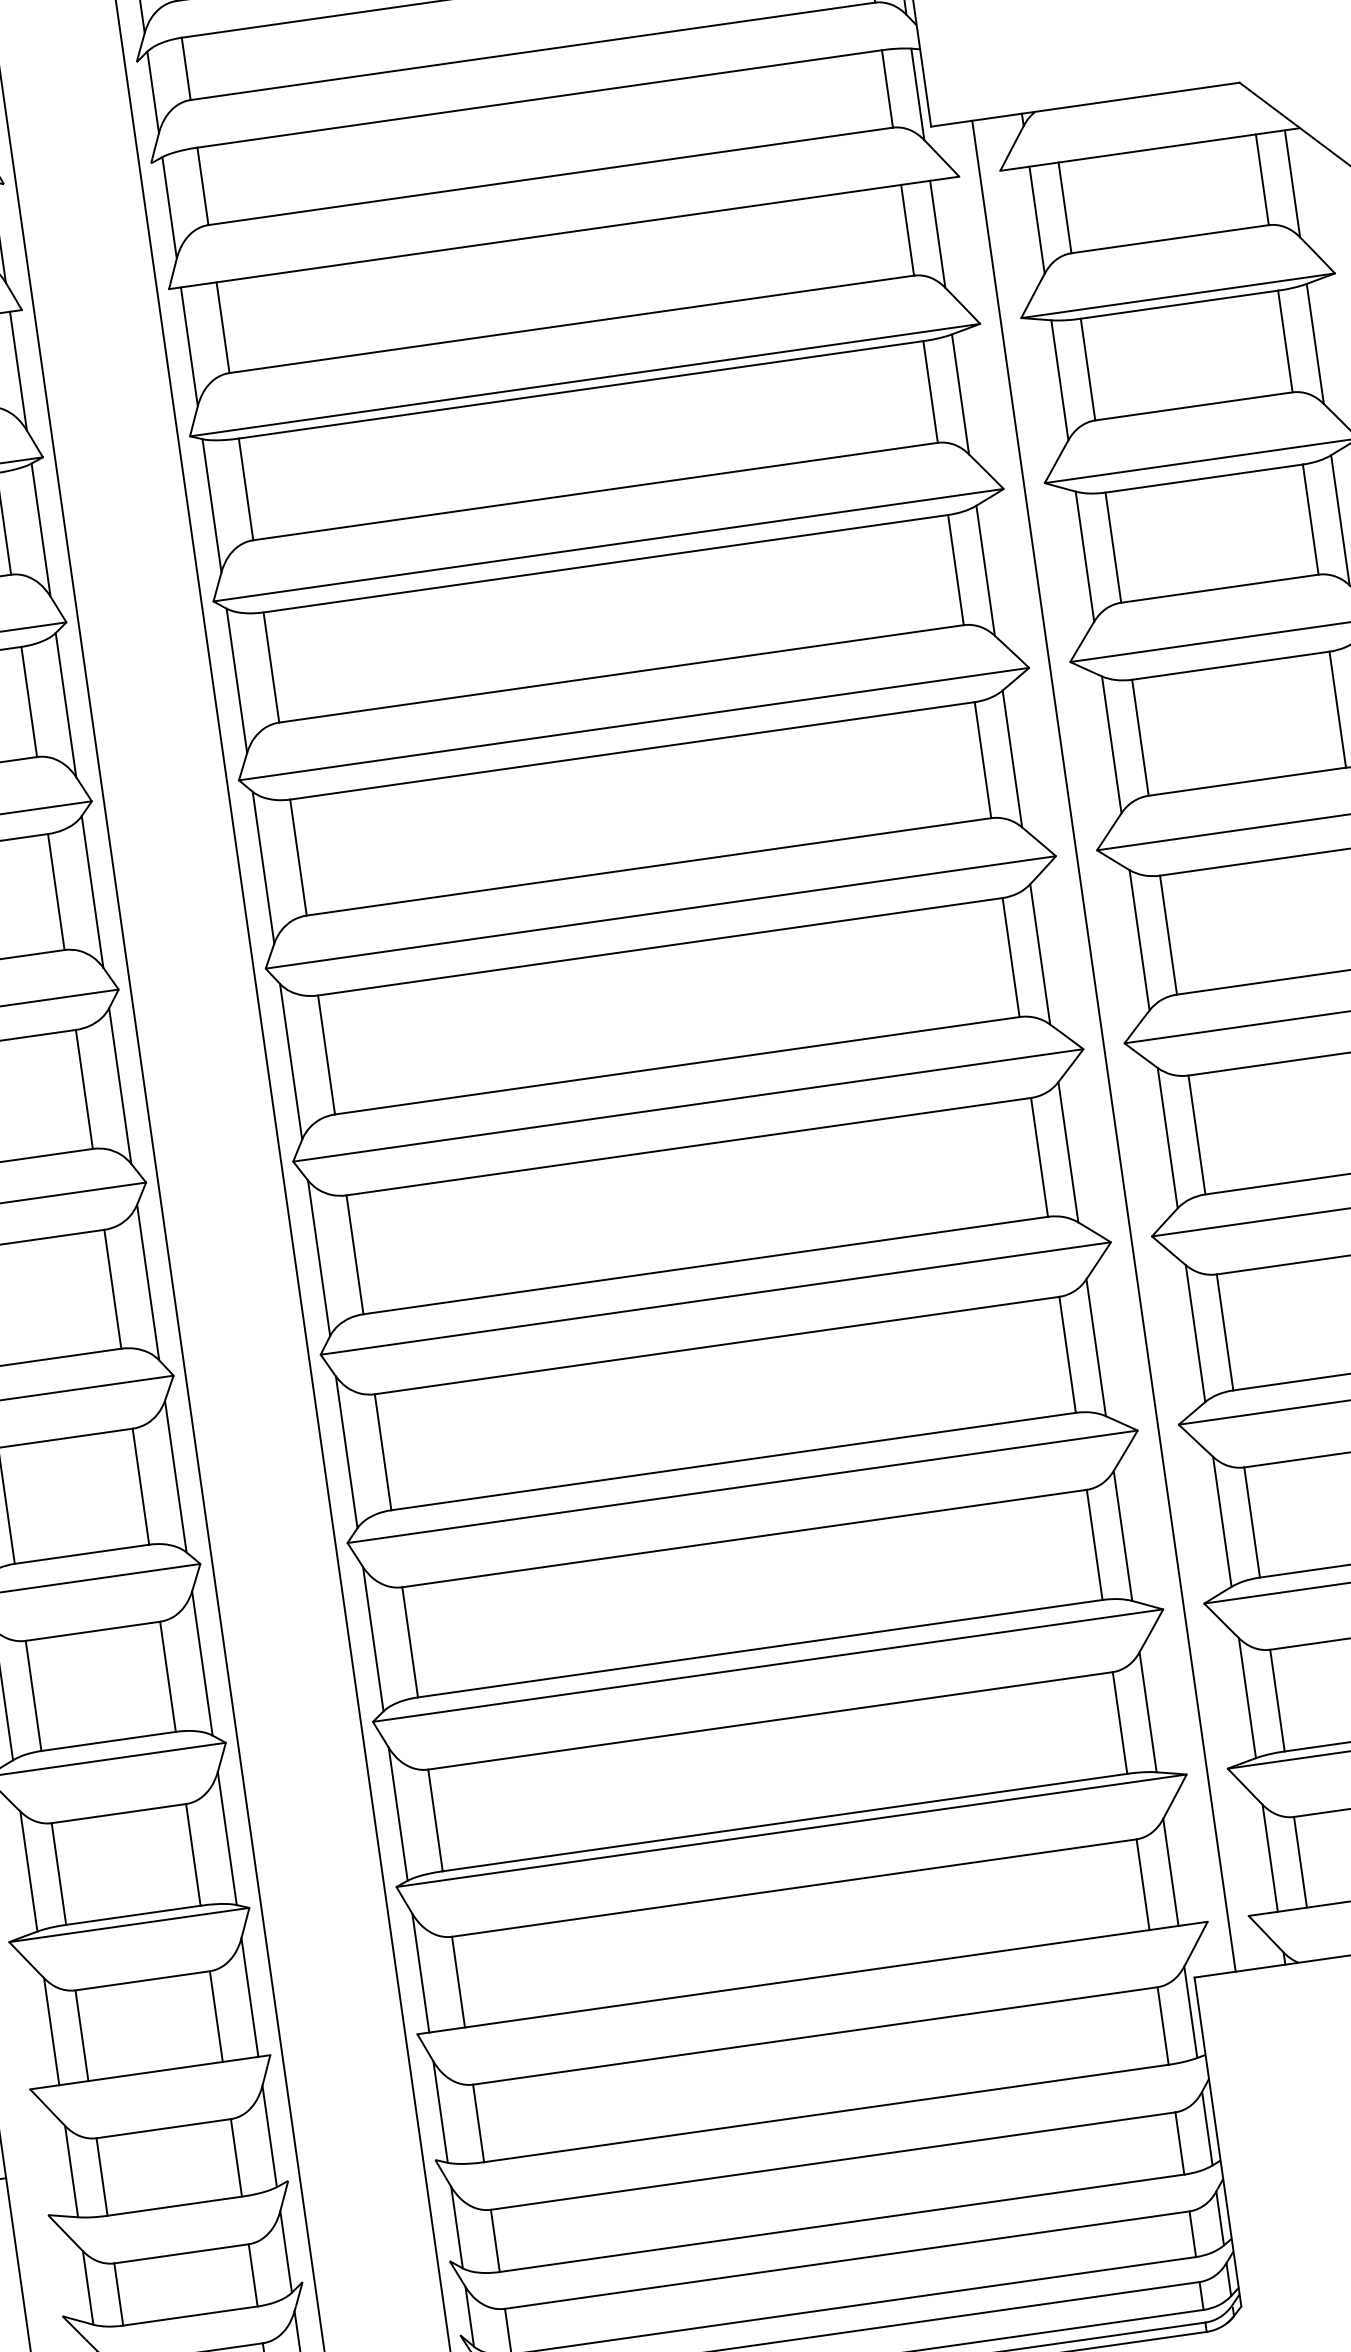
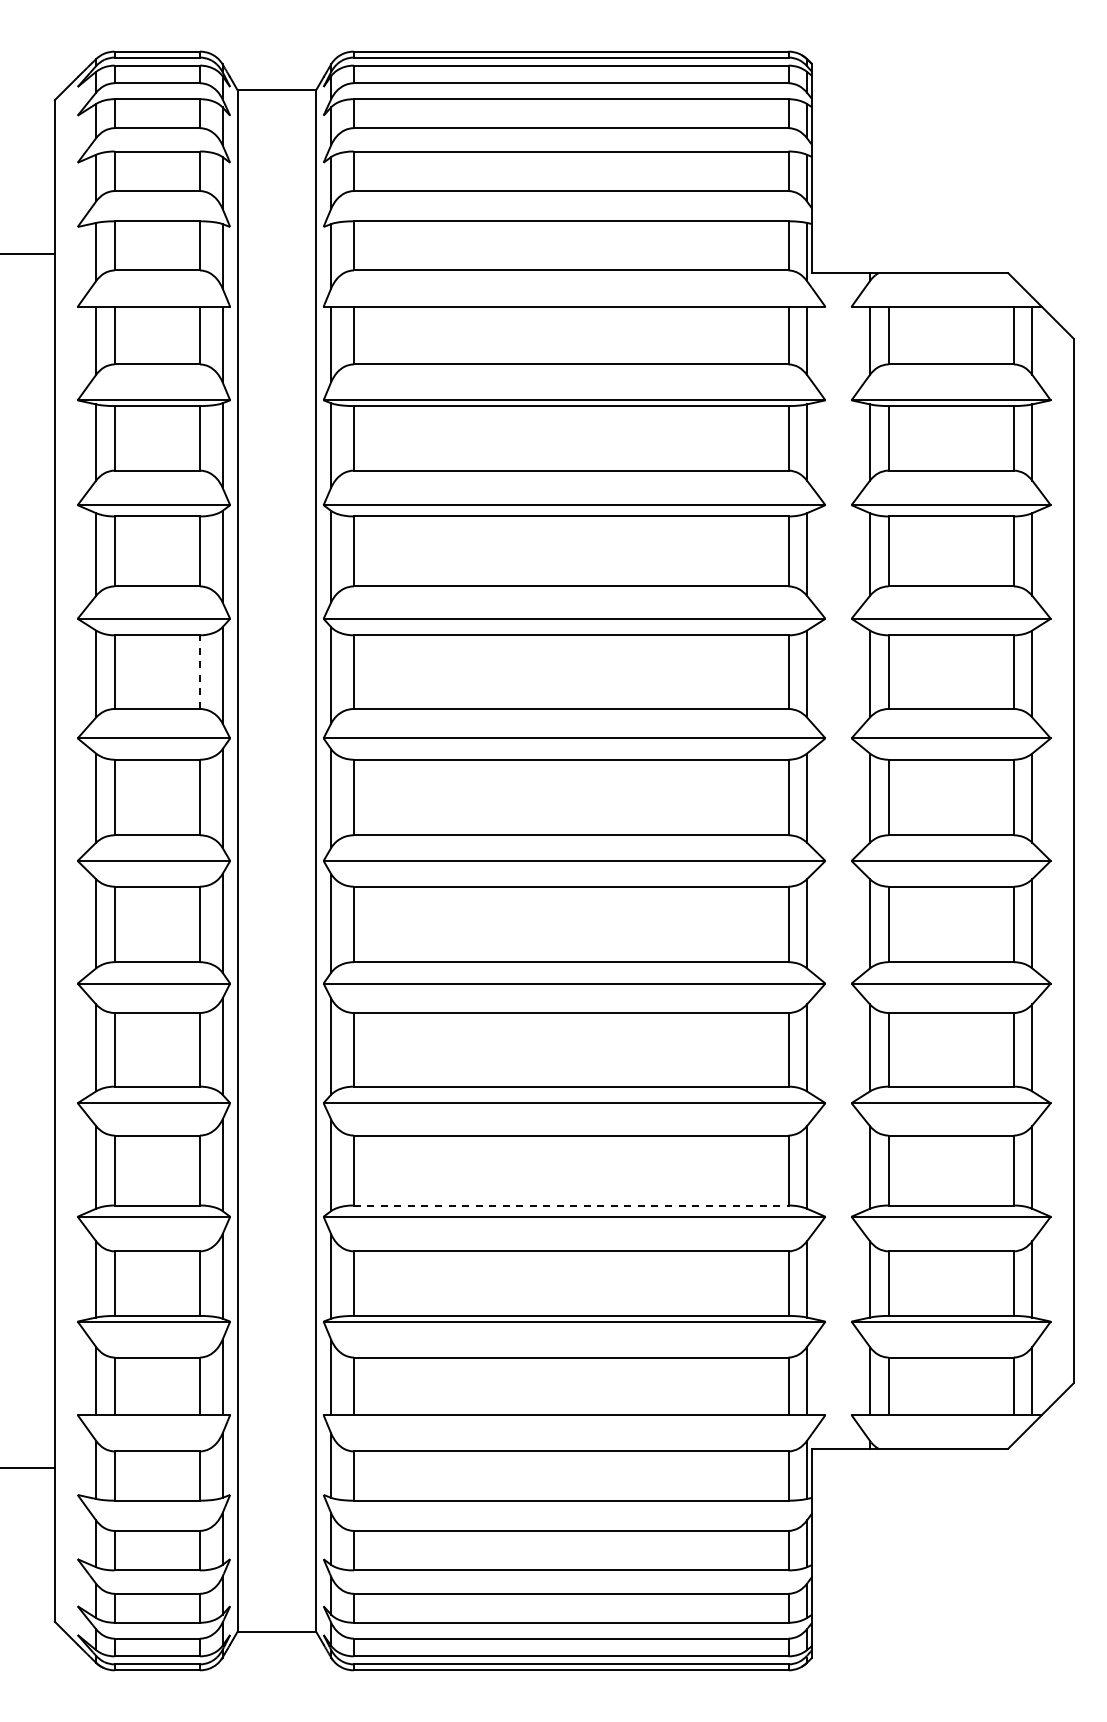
line: (57, 892) -> (200, 672), solid -> dashed
line: (1103, 1045) -> (838, 860), removed
line: (760, 1648) -> (571, 1205), solid -> dashed

